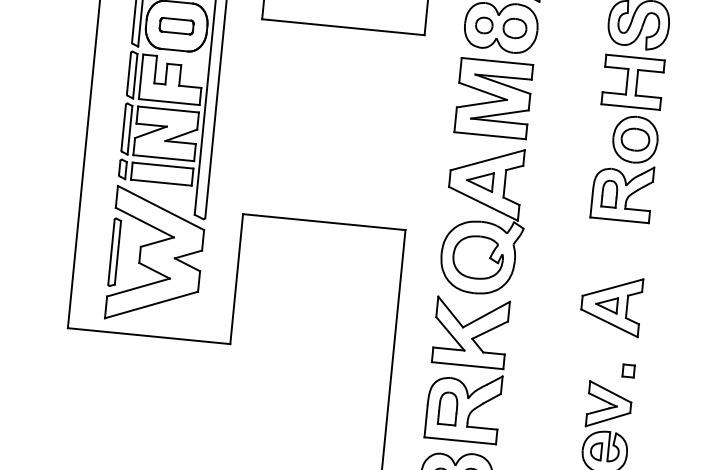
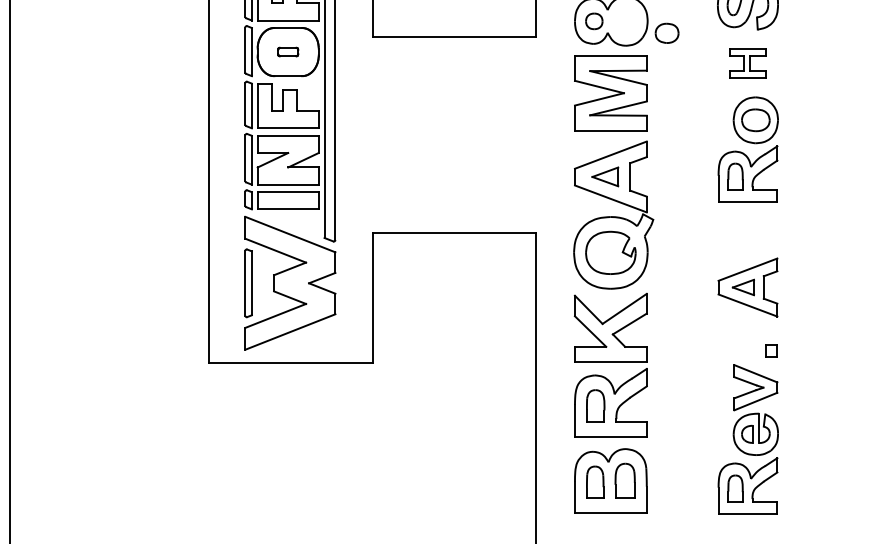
part: (176, 25) -> (287, 51), size x0.6
part: (514, 27) -> (666, 32), moved
part: (632, 82) -> (747, 63), size x0.6

